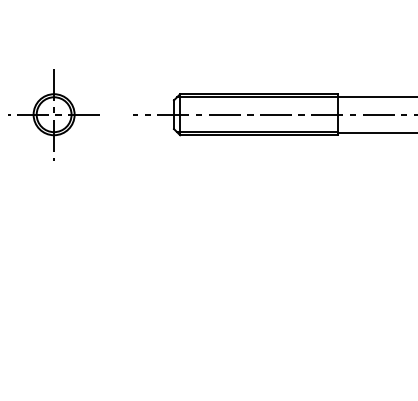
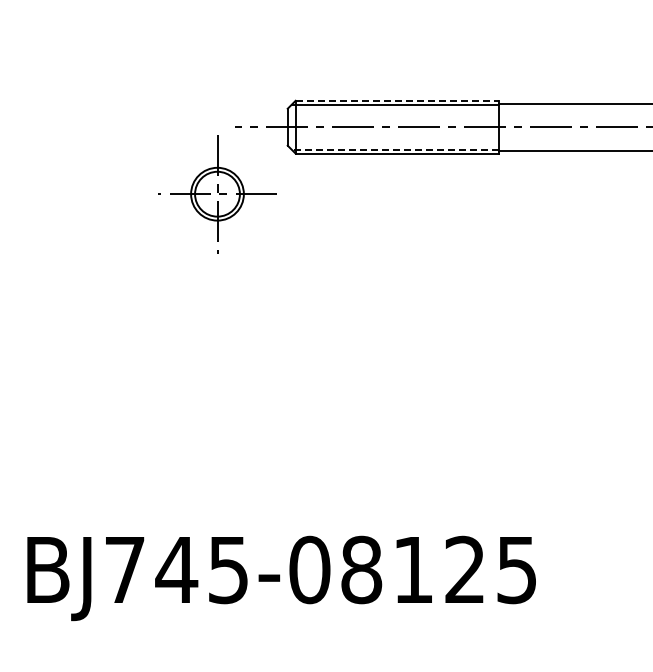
line: (259, 93) -> (397, 100), solid -> dashed
part: (54, 114) -> (217, 194), moved
line: (257, 132) -> (395, 149), solid -> dashed

